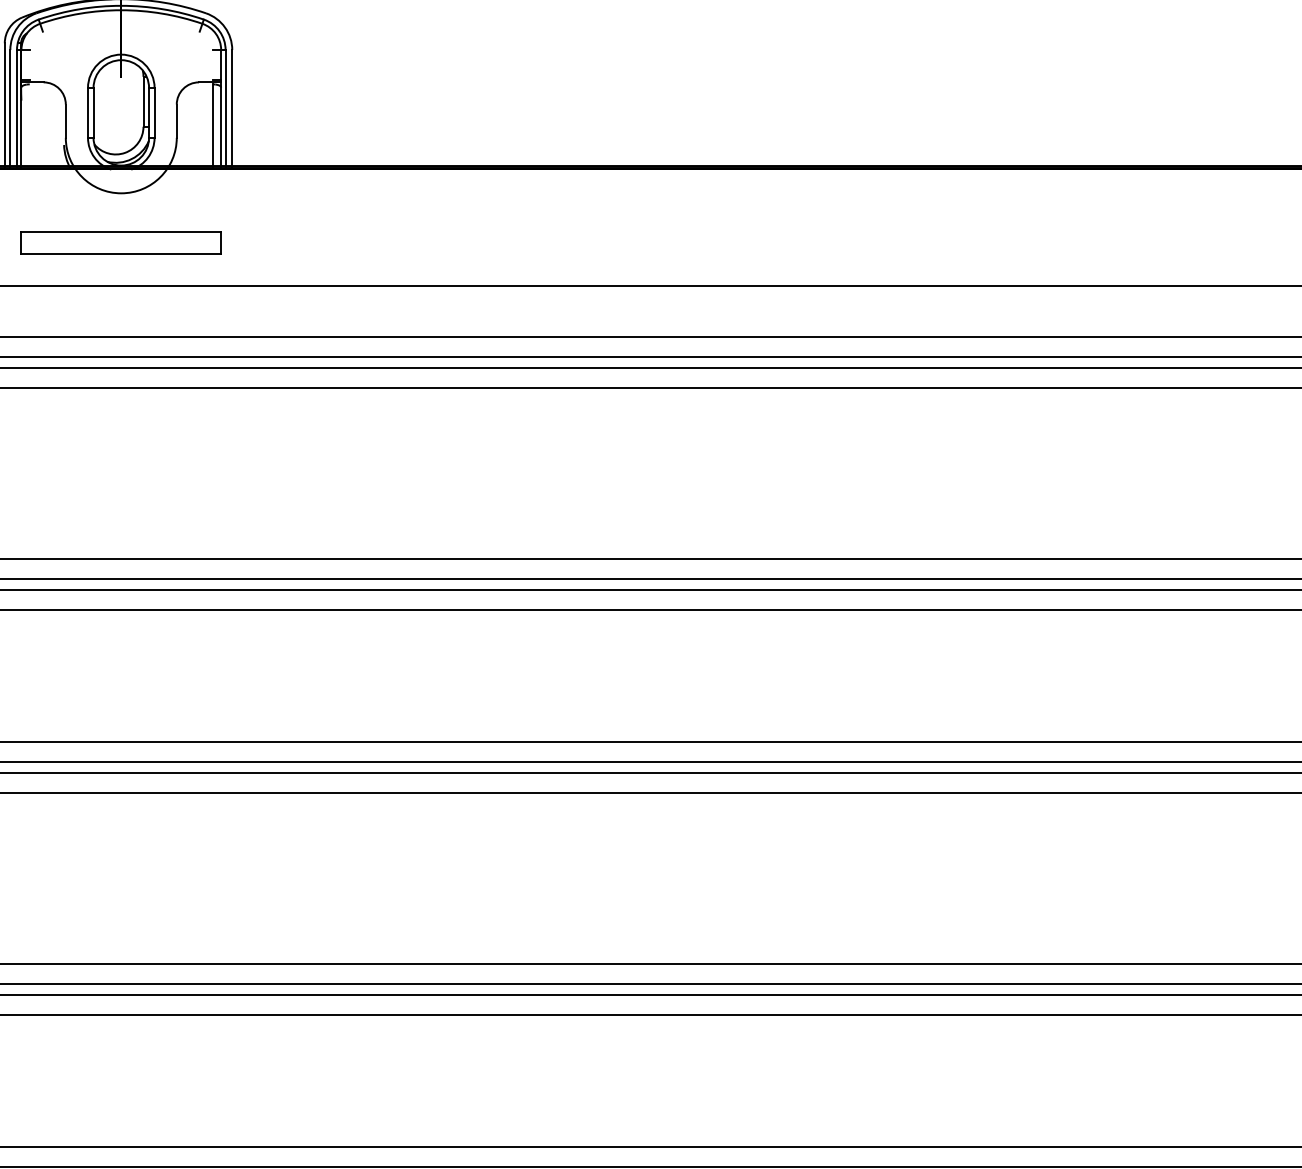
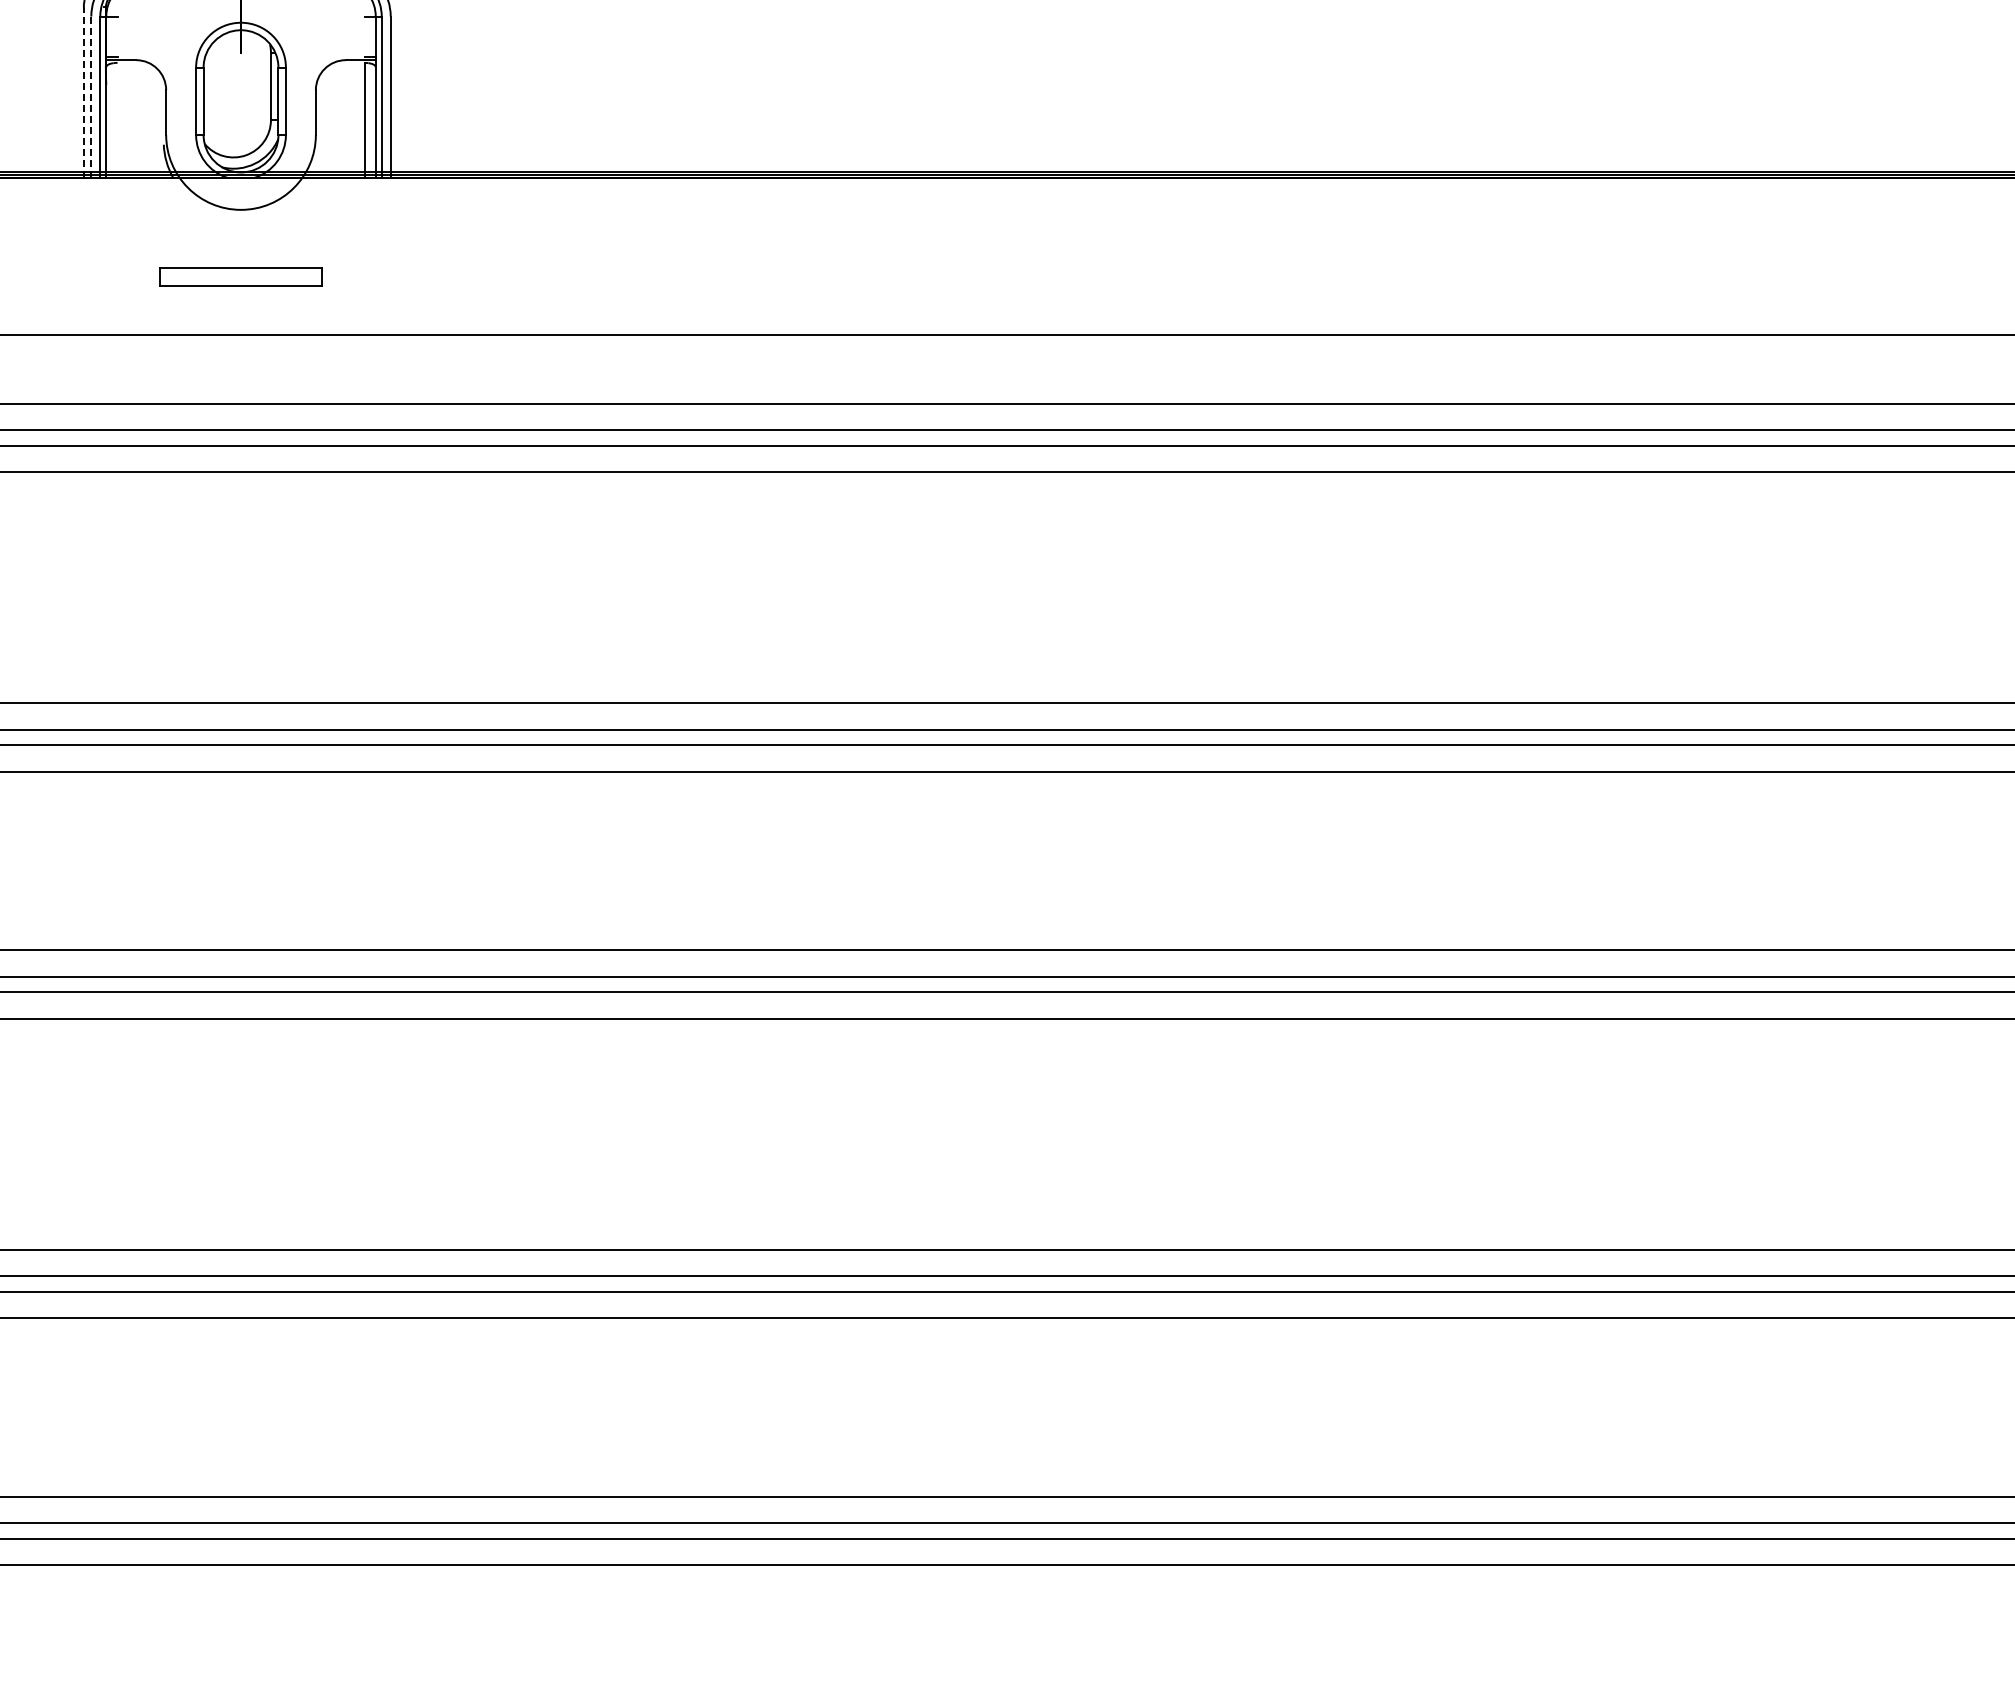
line: (4, 106) -> (83, 92), solid -> dashed
line: (10, 110) -> (91, 97), solid -> dashed
part: (120, 242) -> (240, 276), size x0.6

